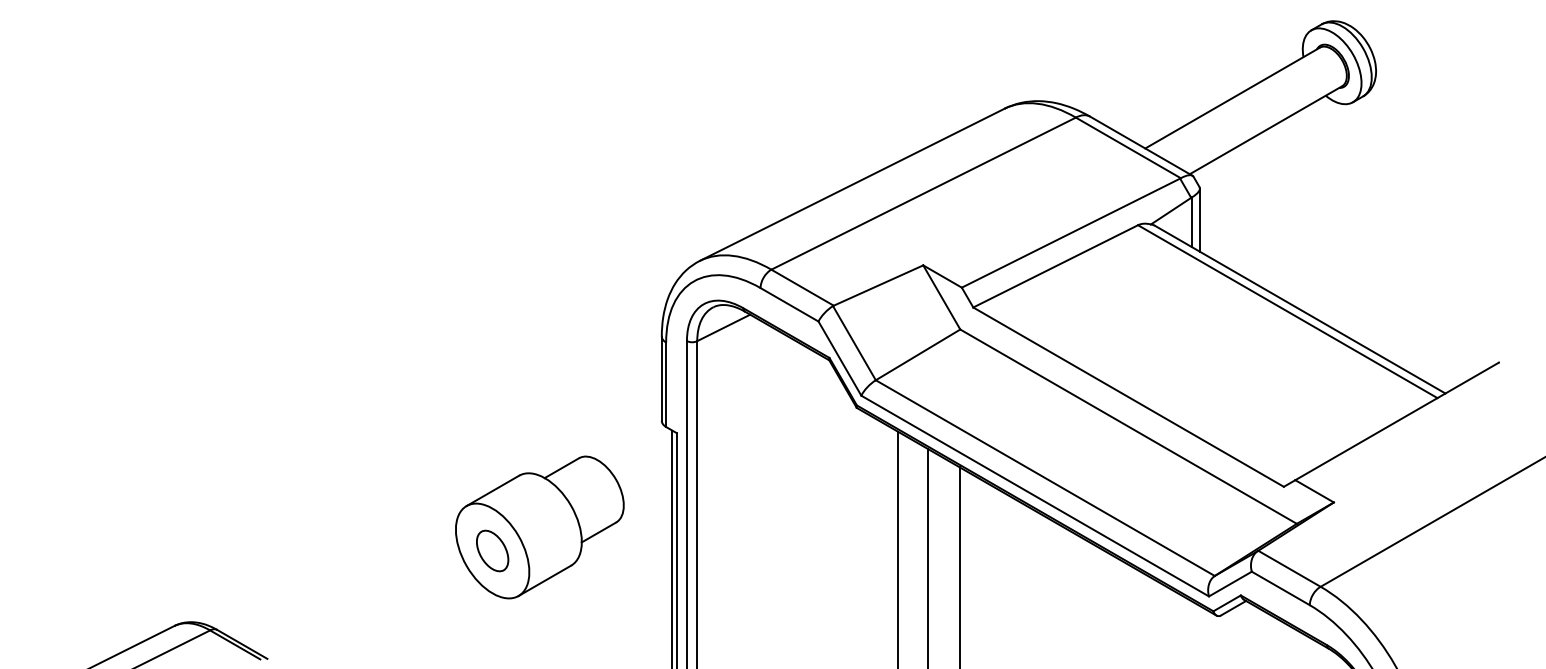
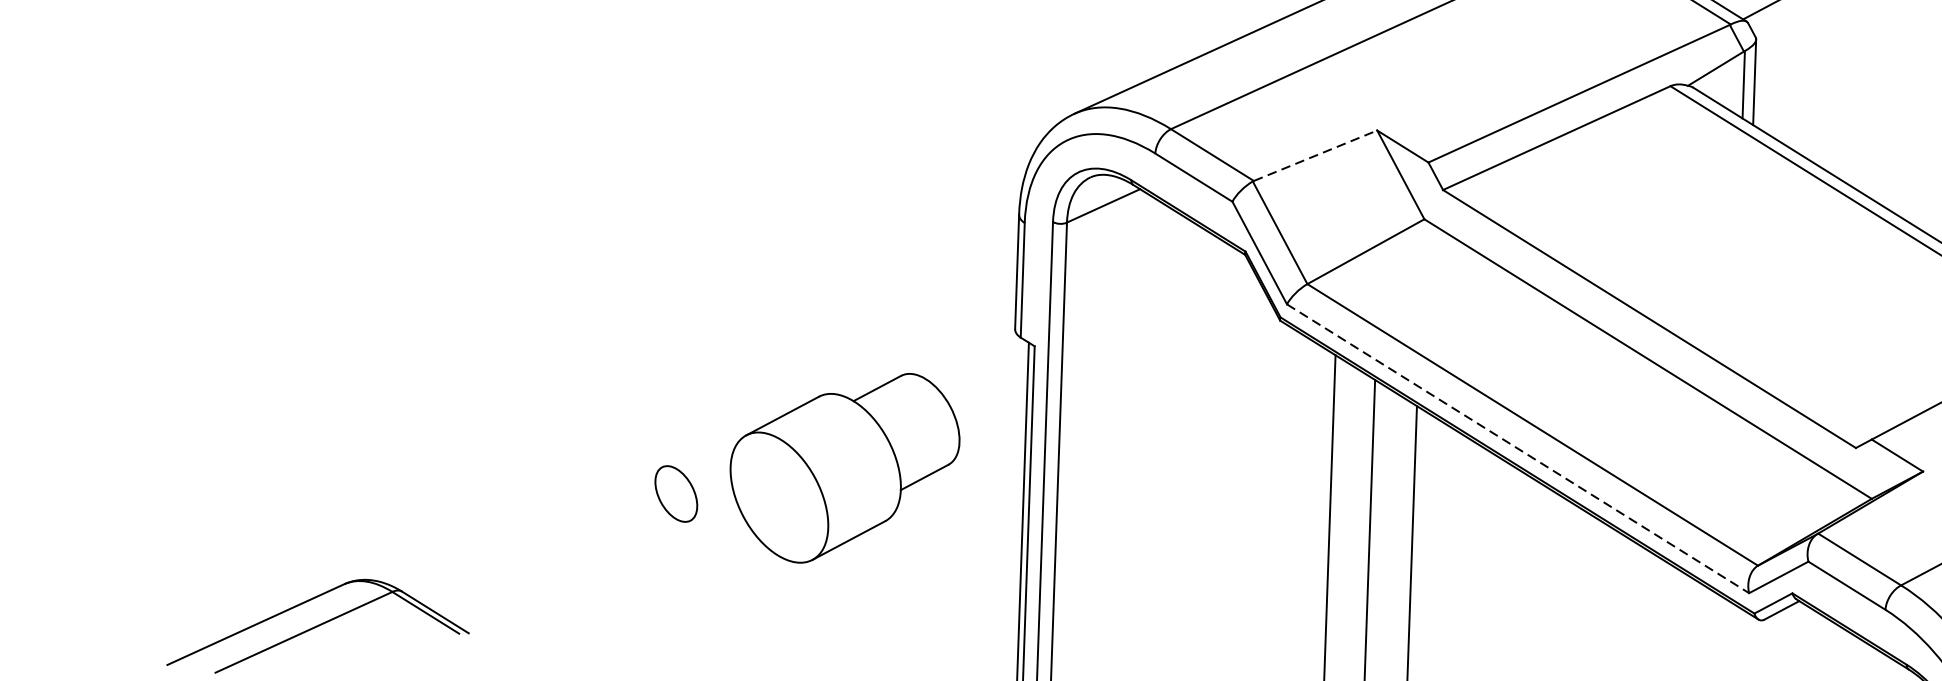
line: (878, 285) -> (1315, 155), solid -> dashed
line: (1035, 496) -> (1518, 449), solid -> dashed
part: (492, 550) -> (676, 493), moved

